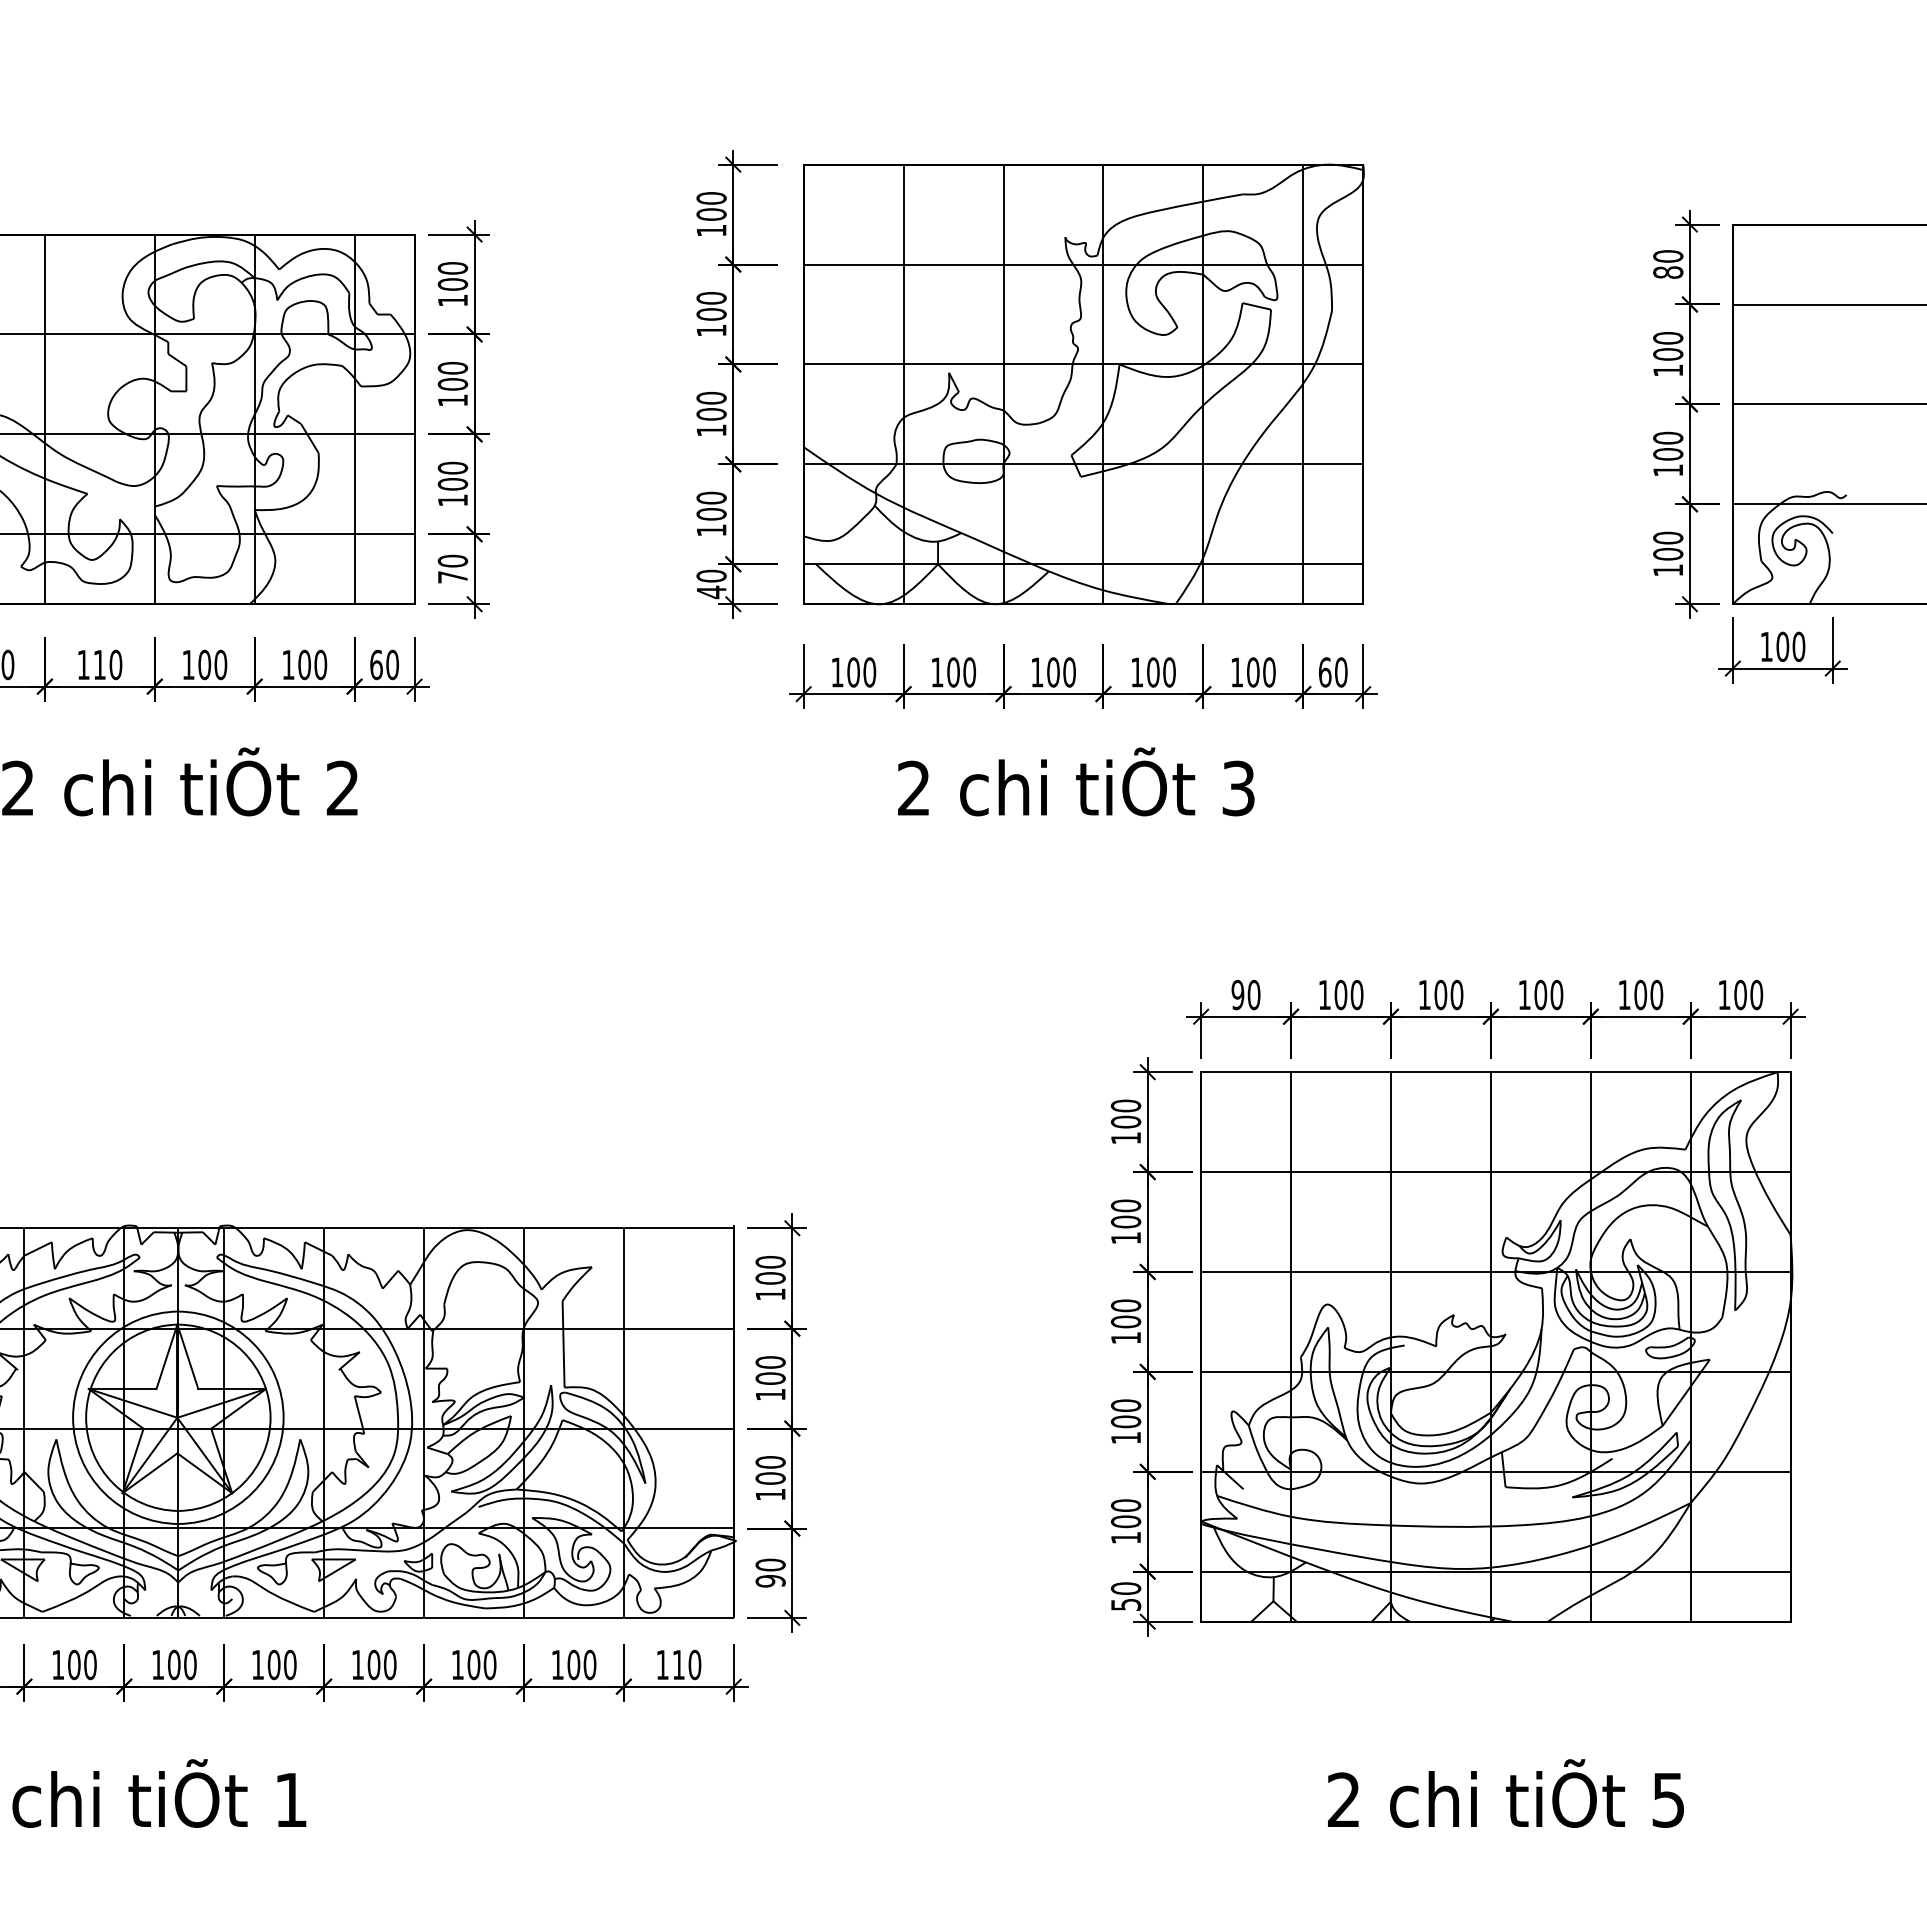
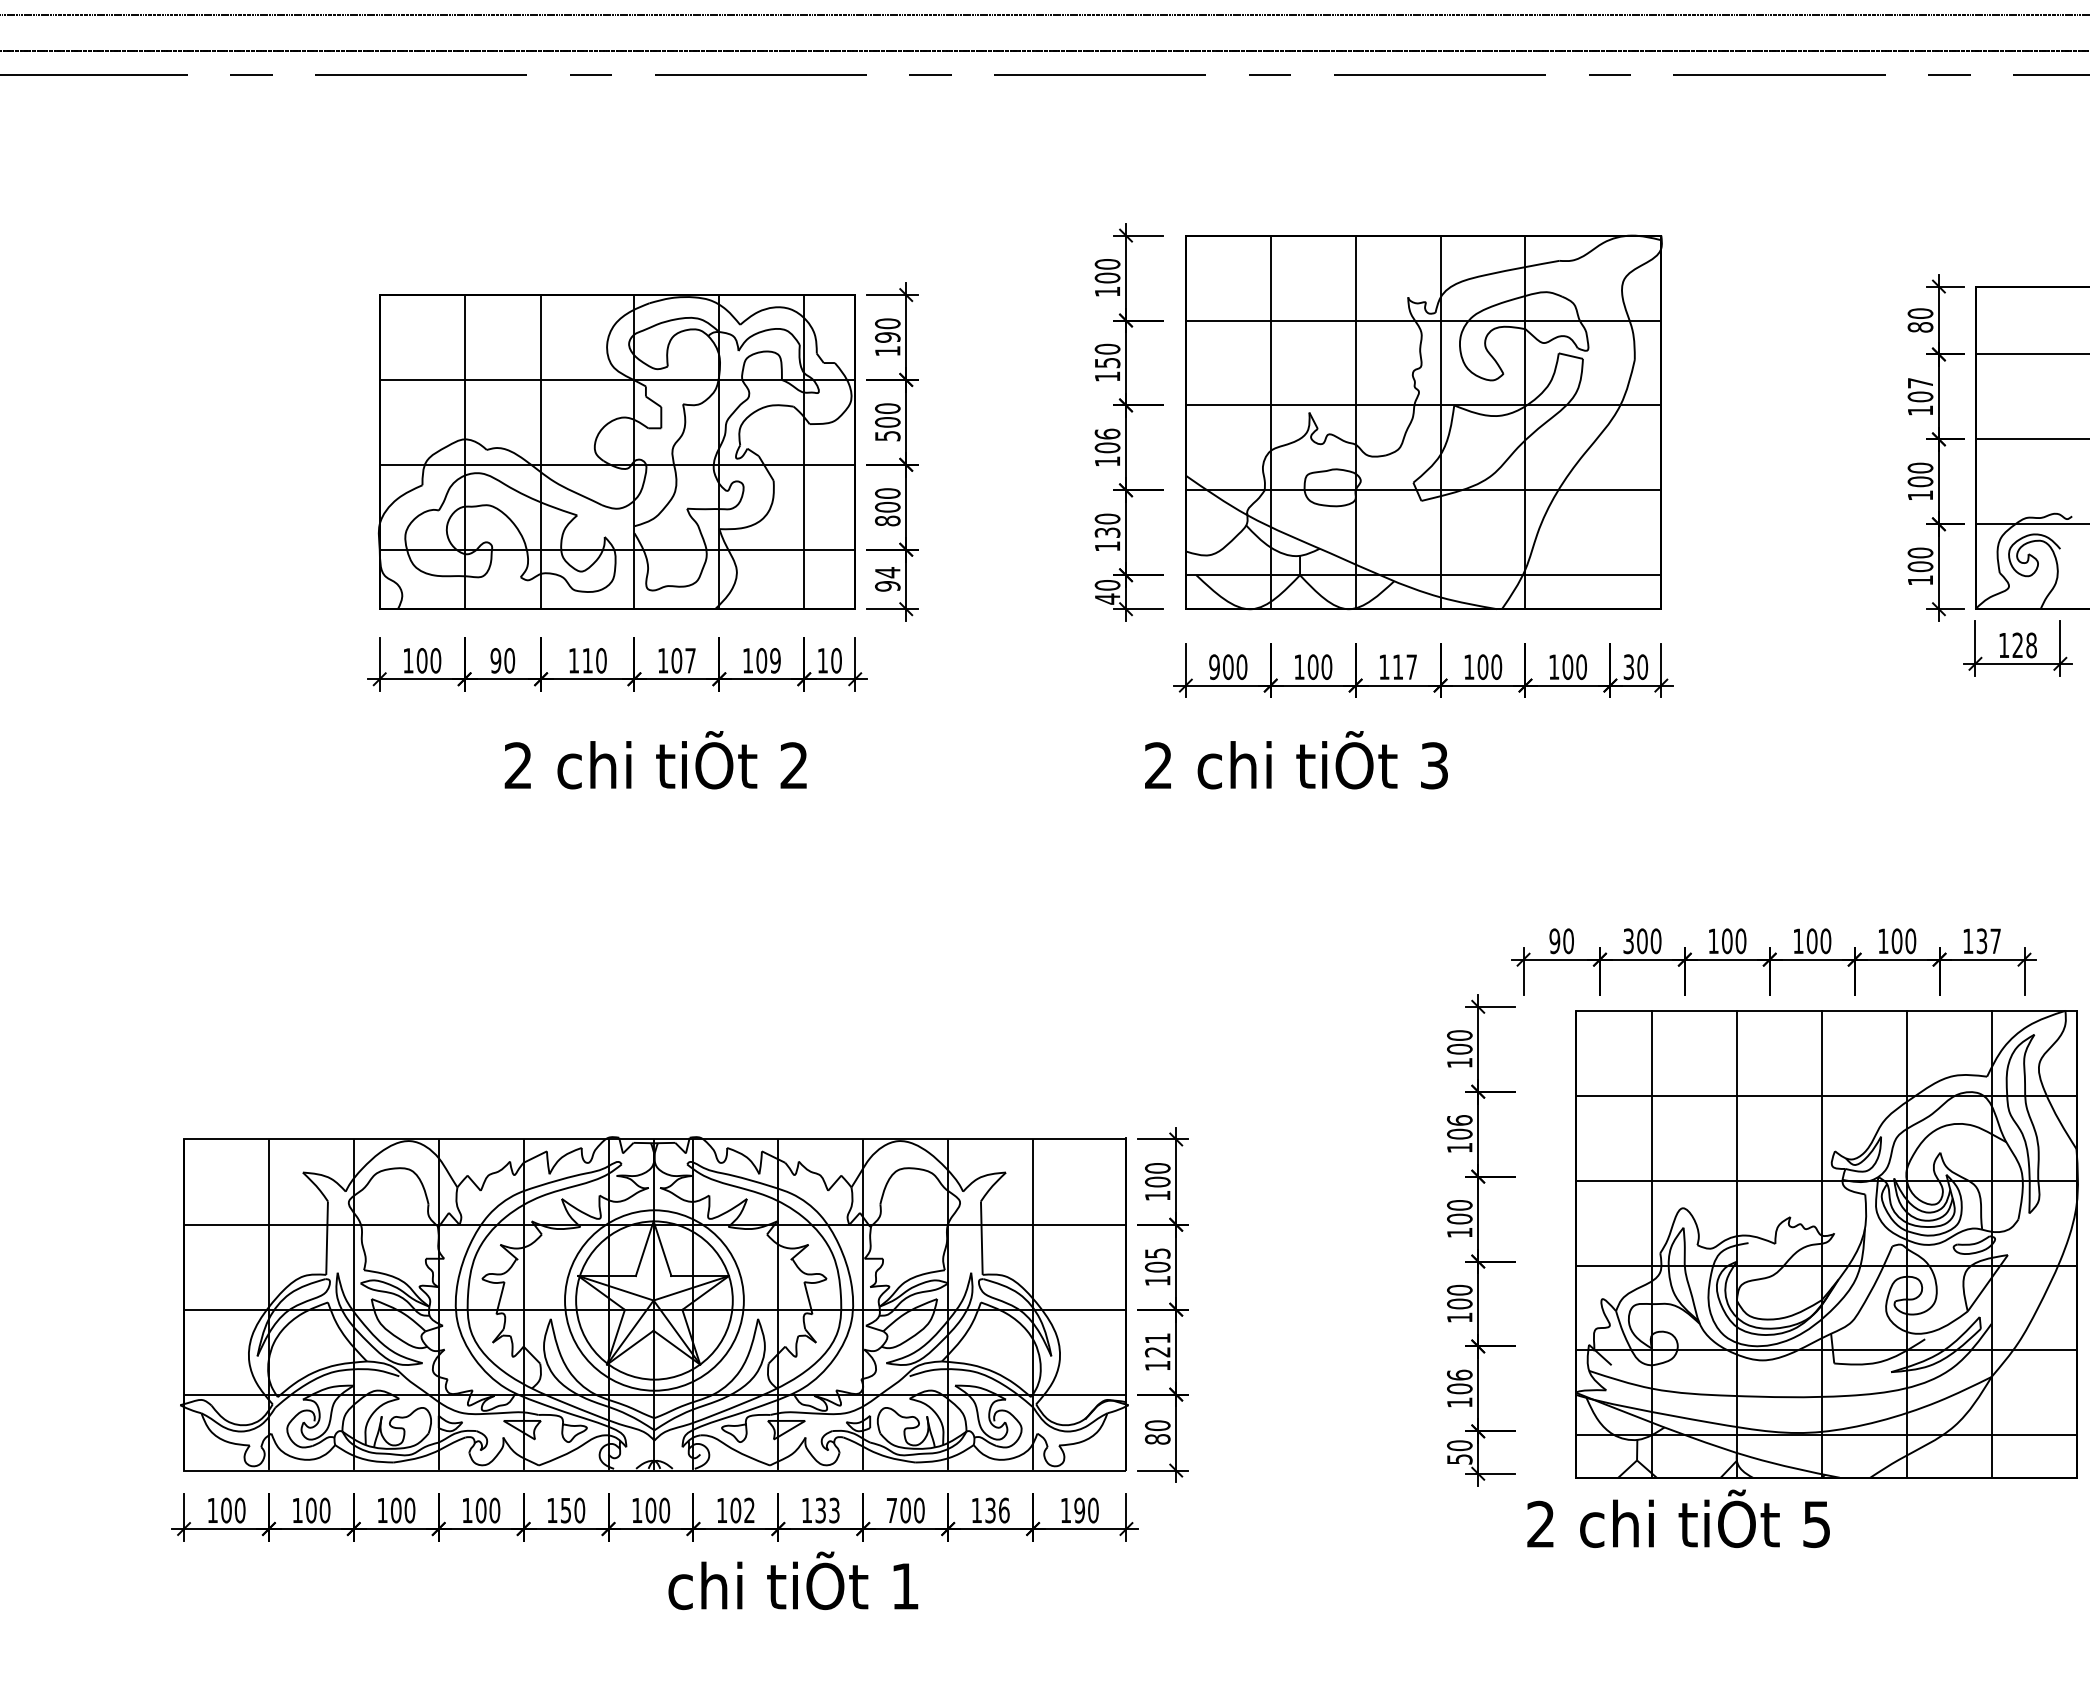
text: (452, 284) -> (887, 337), 100 -> 190
text: (711, 313) -> (1107, 362), 100 -> 150
text: (1668, 337) -> (1920, 382), 100 -> 107
line: (1303, 384) -> (1610, 422), removed
text: (711, 397) -> (1107, 433), 100 -> 106
text: (452, 401) -> (887, 436), 100 -> 500
text: (452, 499) -> (887, 520), 100 -> 800
text: (711, 513) -> (1107, 532), 100 -> 130
text: (452, 569) -> (887, 579), 70 -> 94
text: (1790, 646) -> (2024, 645), 100 -> 128
text: (220, 664) -> (690, 660), 100 -> 107
text: (320, 664) -> (775, 660), 100 -> 109
text: (376, 664) -> (822, 660), 60 -> 10
text: (1060, 671) -> (1404, 666), 100 -> 117
text: (837, 672) -> (1214, 667), 100 -> 900
text: (1324, 672) -> (1628, 667), 60 -> 30
text: (1076, 782) -> (1296, 760), moved
text: (1324, 995) -> (1628, 941), 100 -> 300
text: (1748, 995) -> (1988, 941), 100 -> 137
text: (1125, 1205) -> (1459, 1120), 100 -> 106
part: (1496, 1347) -> (1826, 1244), moved
text: (770, 1362) -> (1157, 1253), 100 -> 105
text: (770, 1470) -> (1157, 1345), 100 -> 121
text: (1125, 1504) -> (1459, 1374), 100 -> 106
text: (770, 1581) -> (1157, 1439), 90 -> 80
text: (73, 1664) -> (565, 1510), 100 -> 150
text: (290, 1664) -> (749, 1510), 100 -> 102
text: (381, 1664) -> (827, 1510), 100 -> 133
text: (457, 1664) -> (891, 1510), 100 -> 700
text: (582, 1664) -> (997, 1510), 100 -> 136
text: (678, 1664) -> (1079, 1510), 110 -> 190
text: (159, 1793) -> (793, 1580), moved
text: (1505, 1793) -> (1678, 1518), moved

